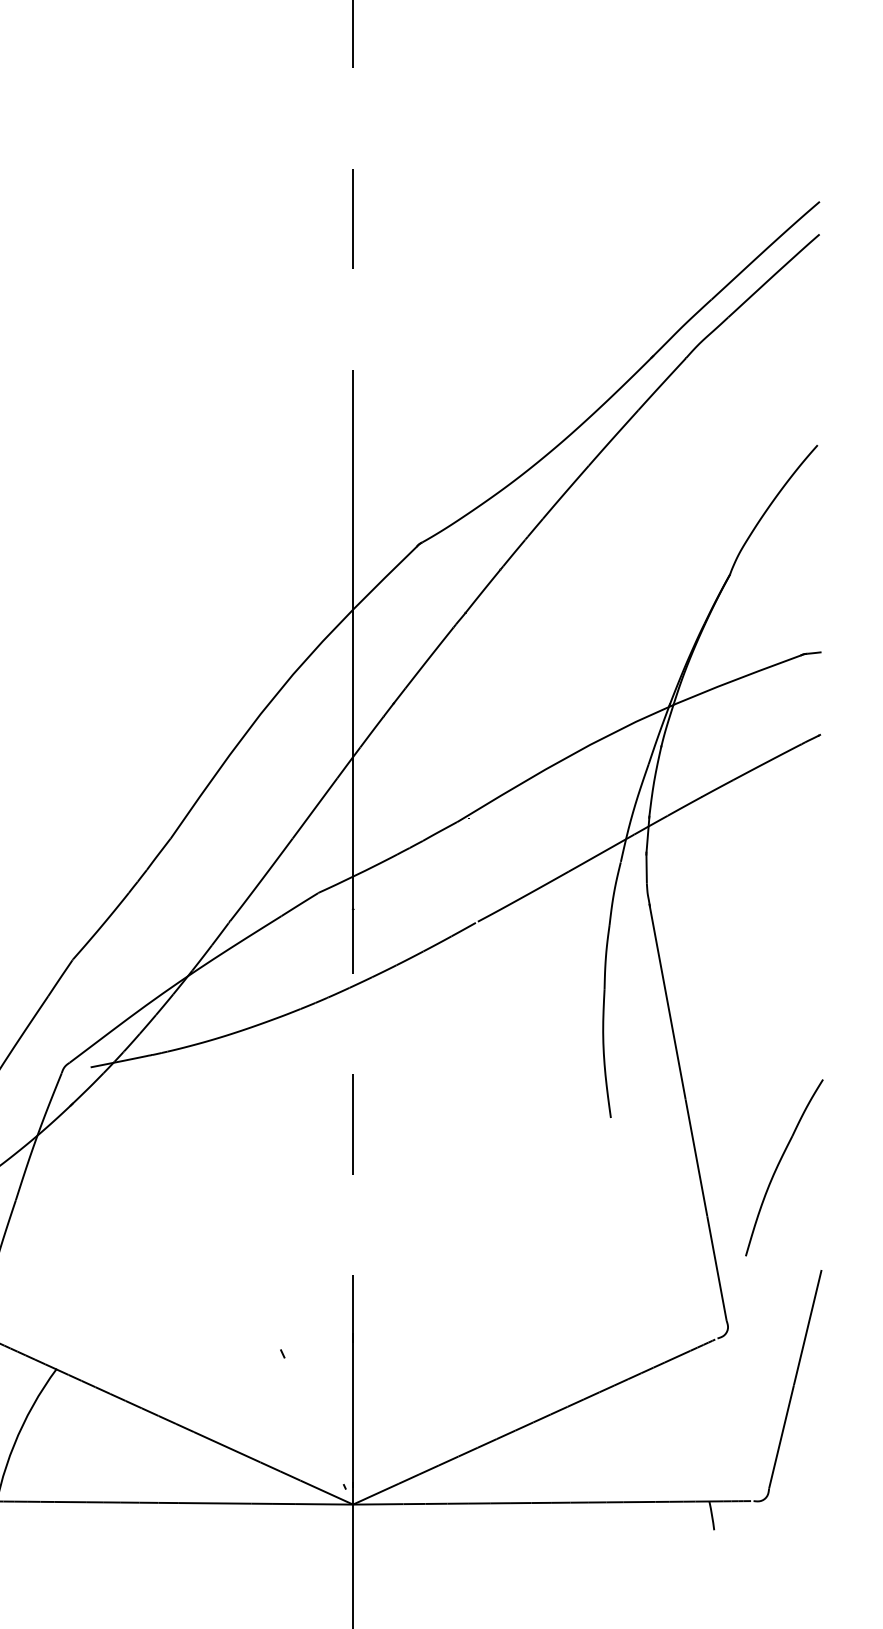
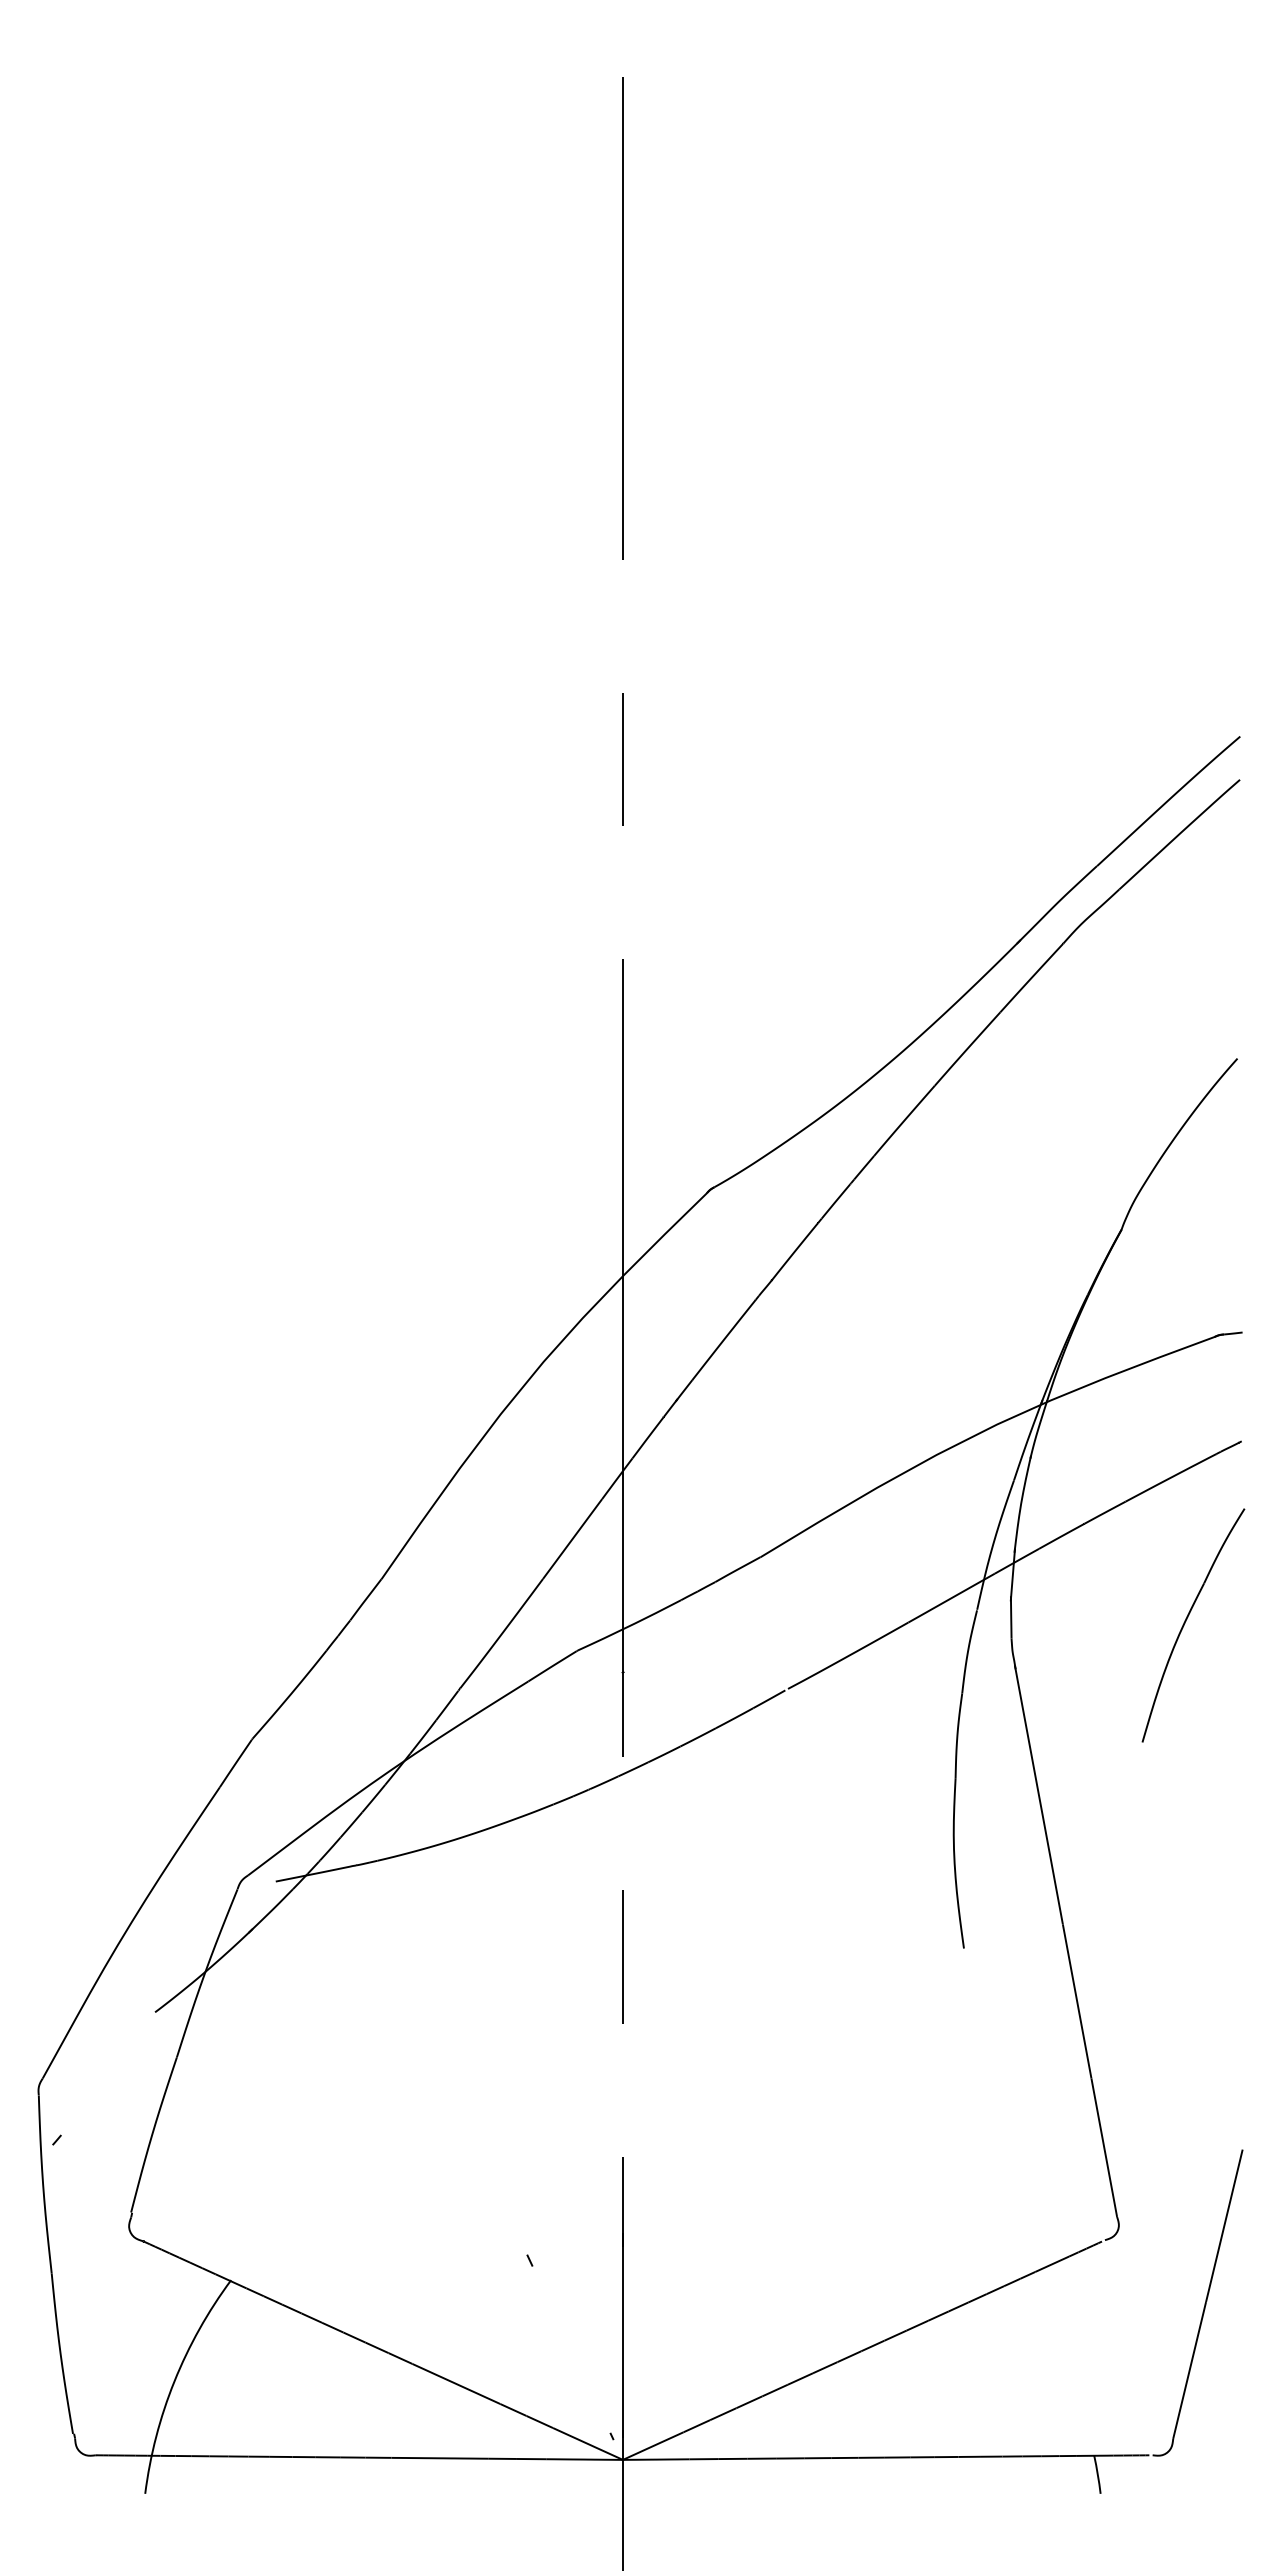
part: (779, 1164) -> (1186, 1621), moved

